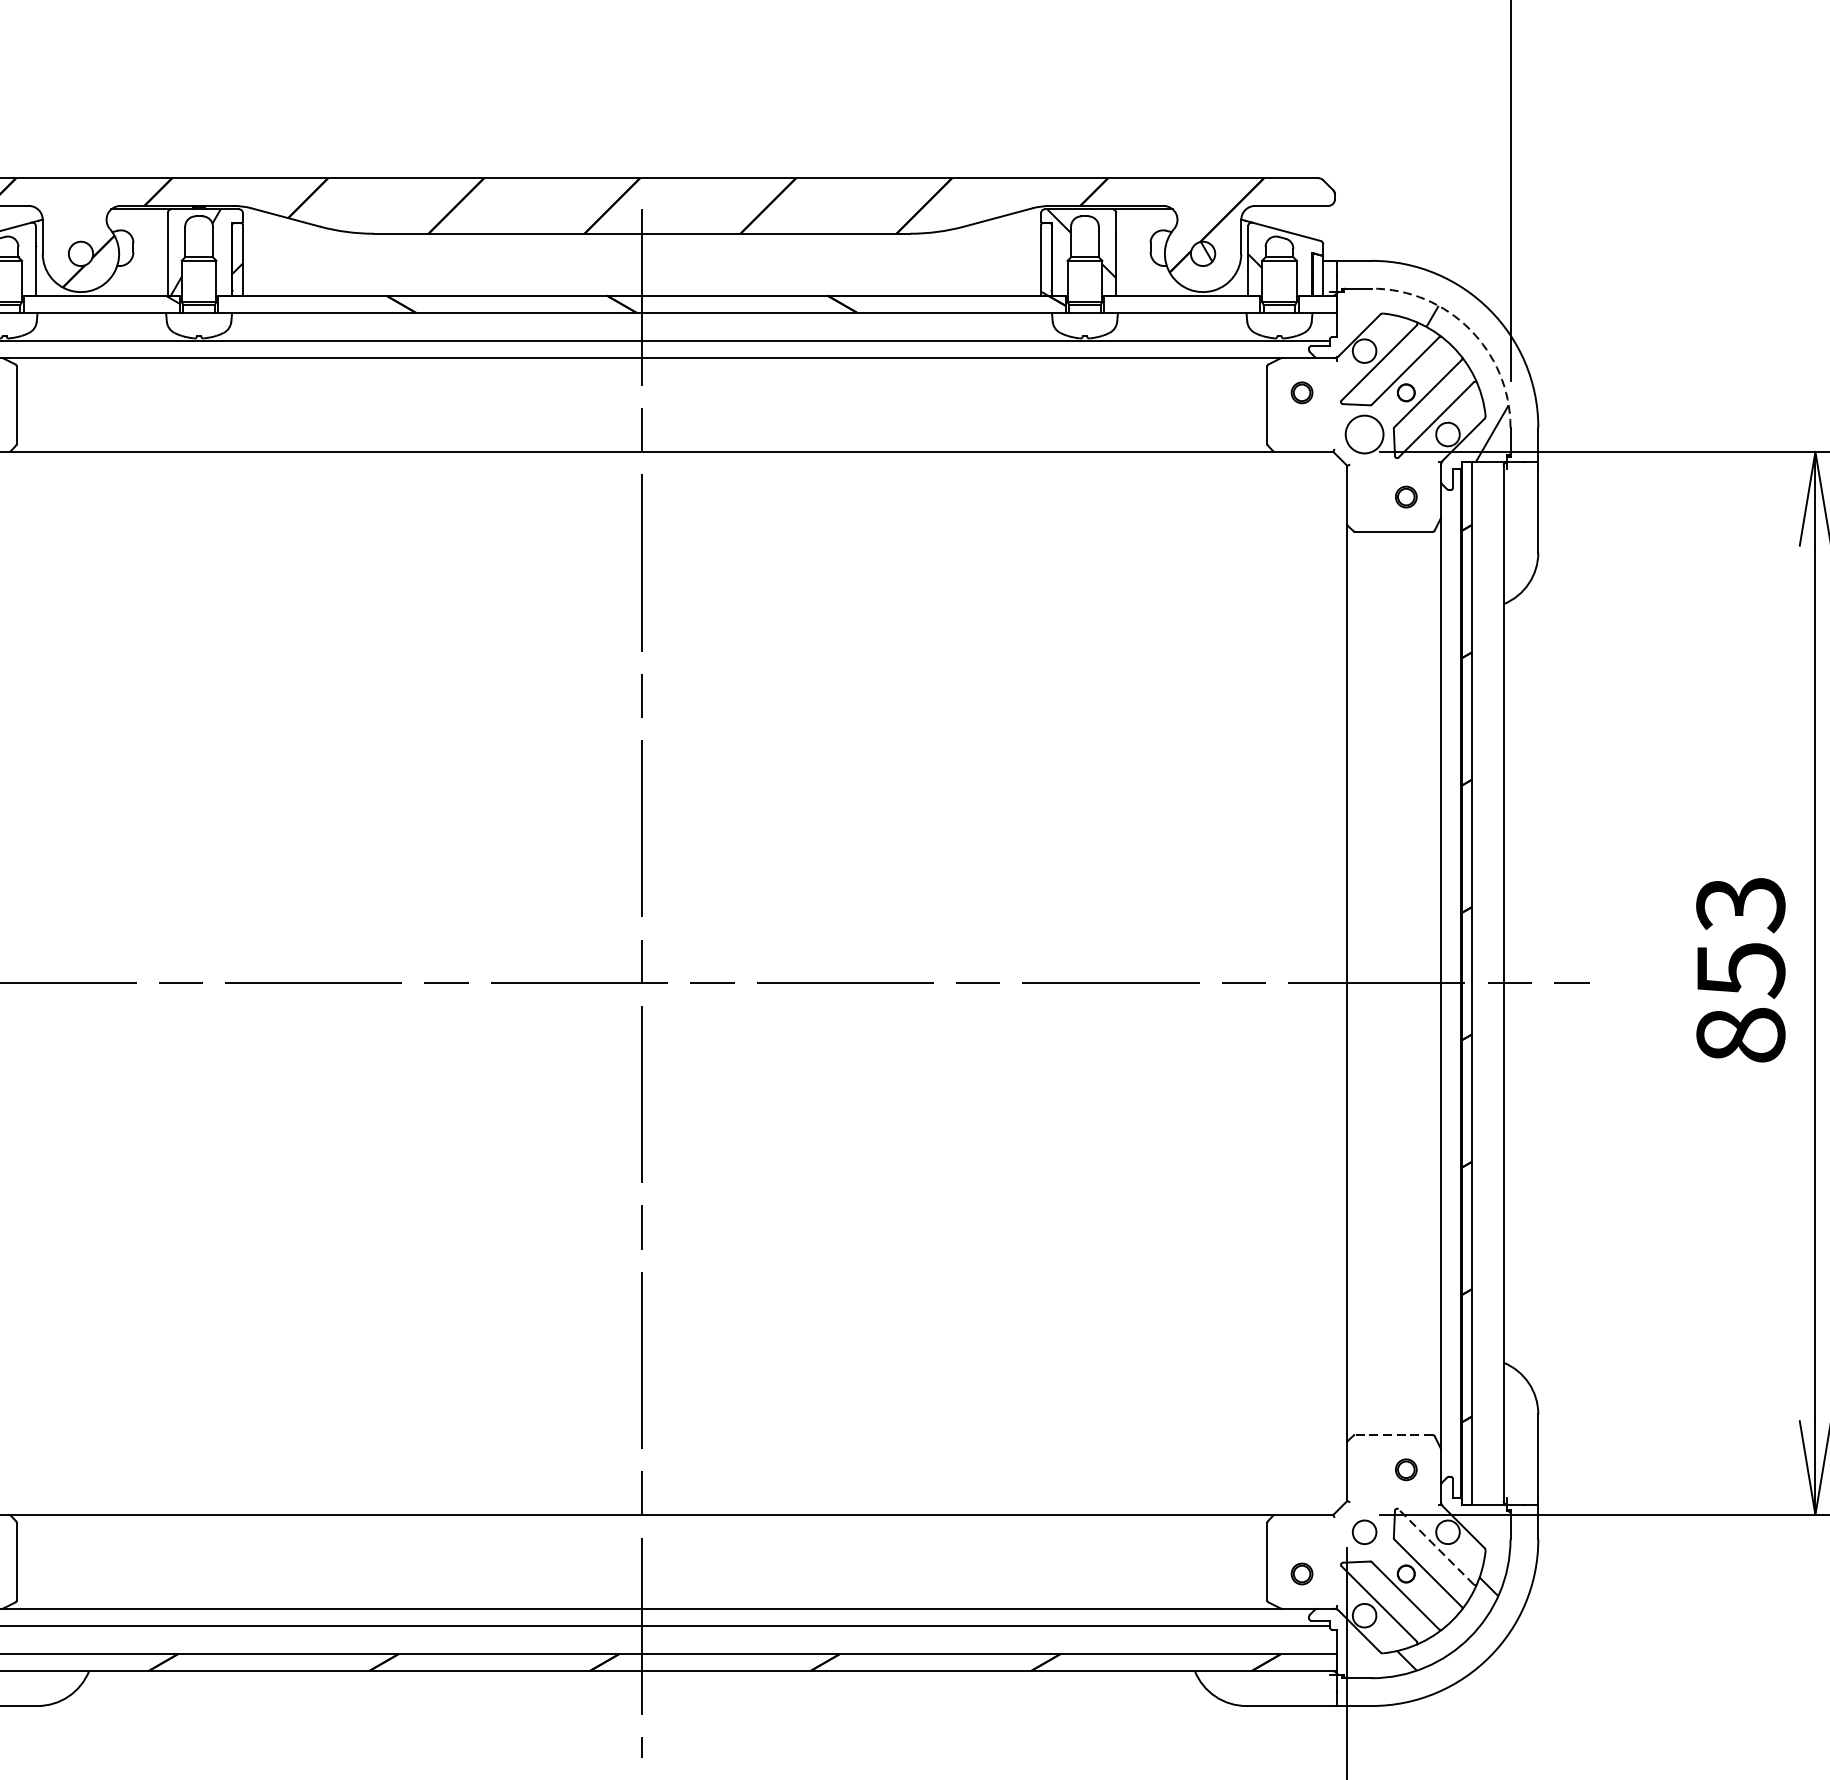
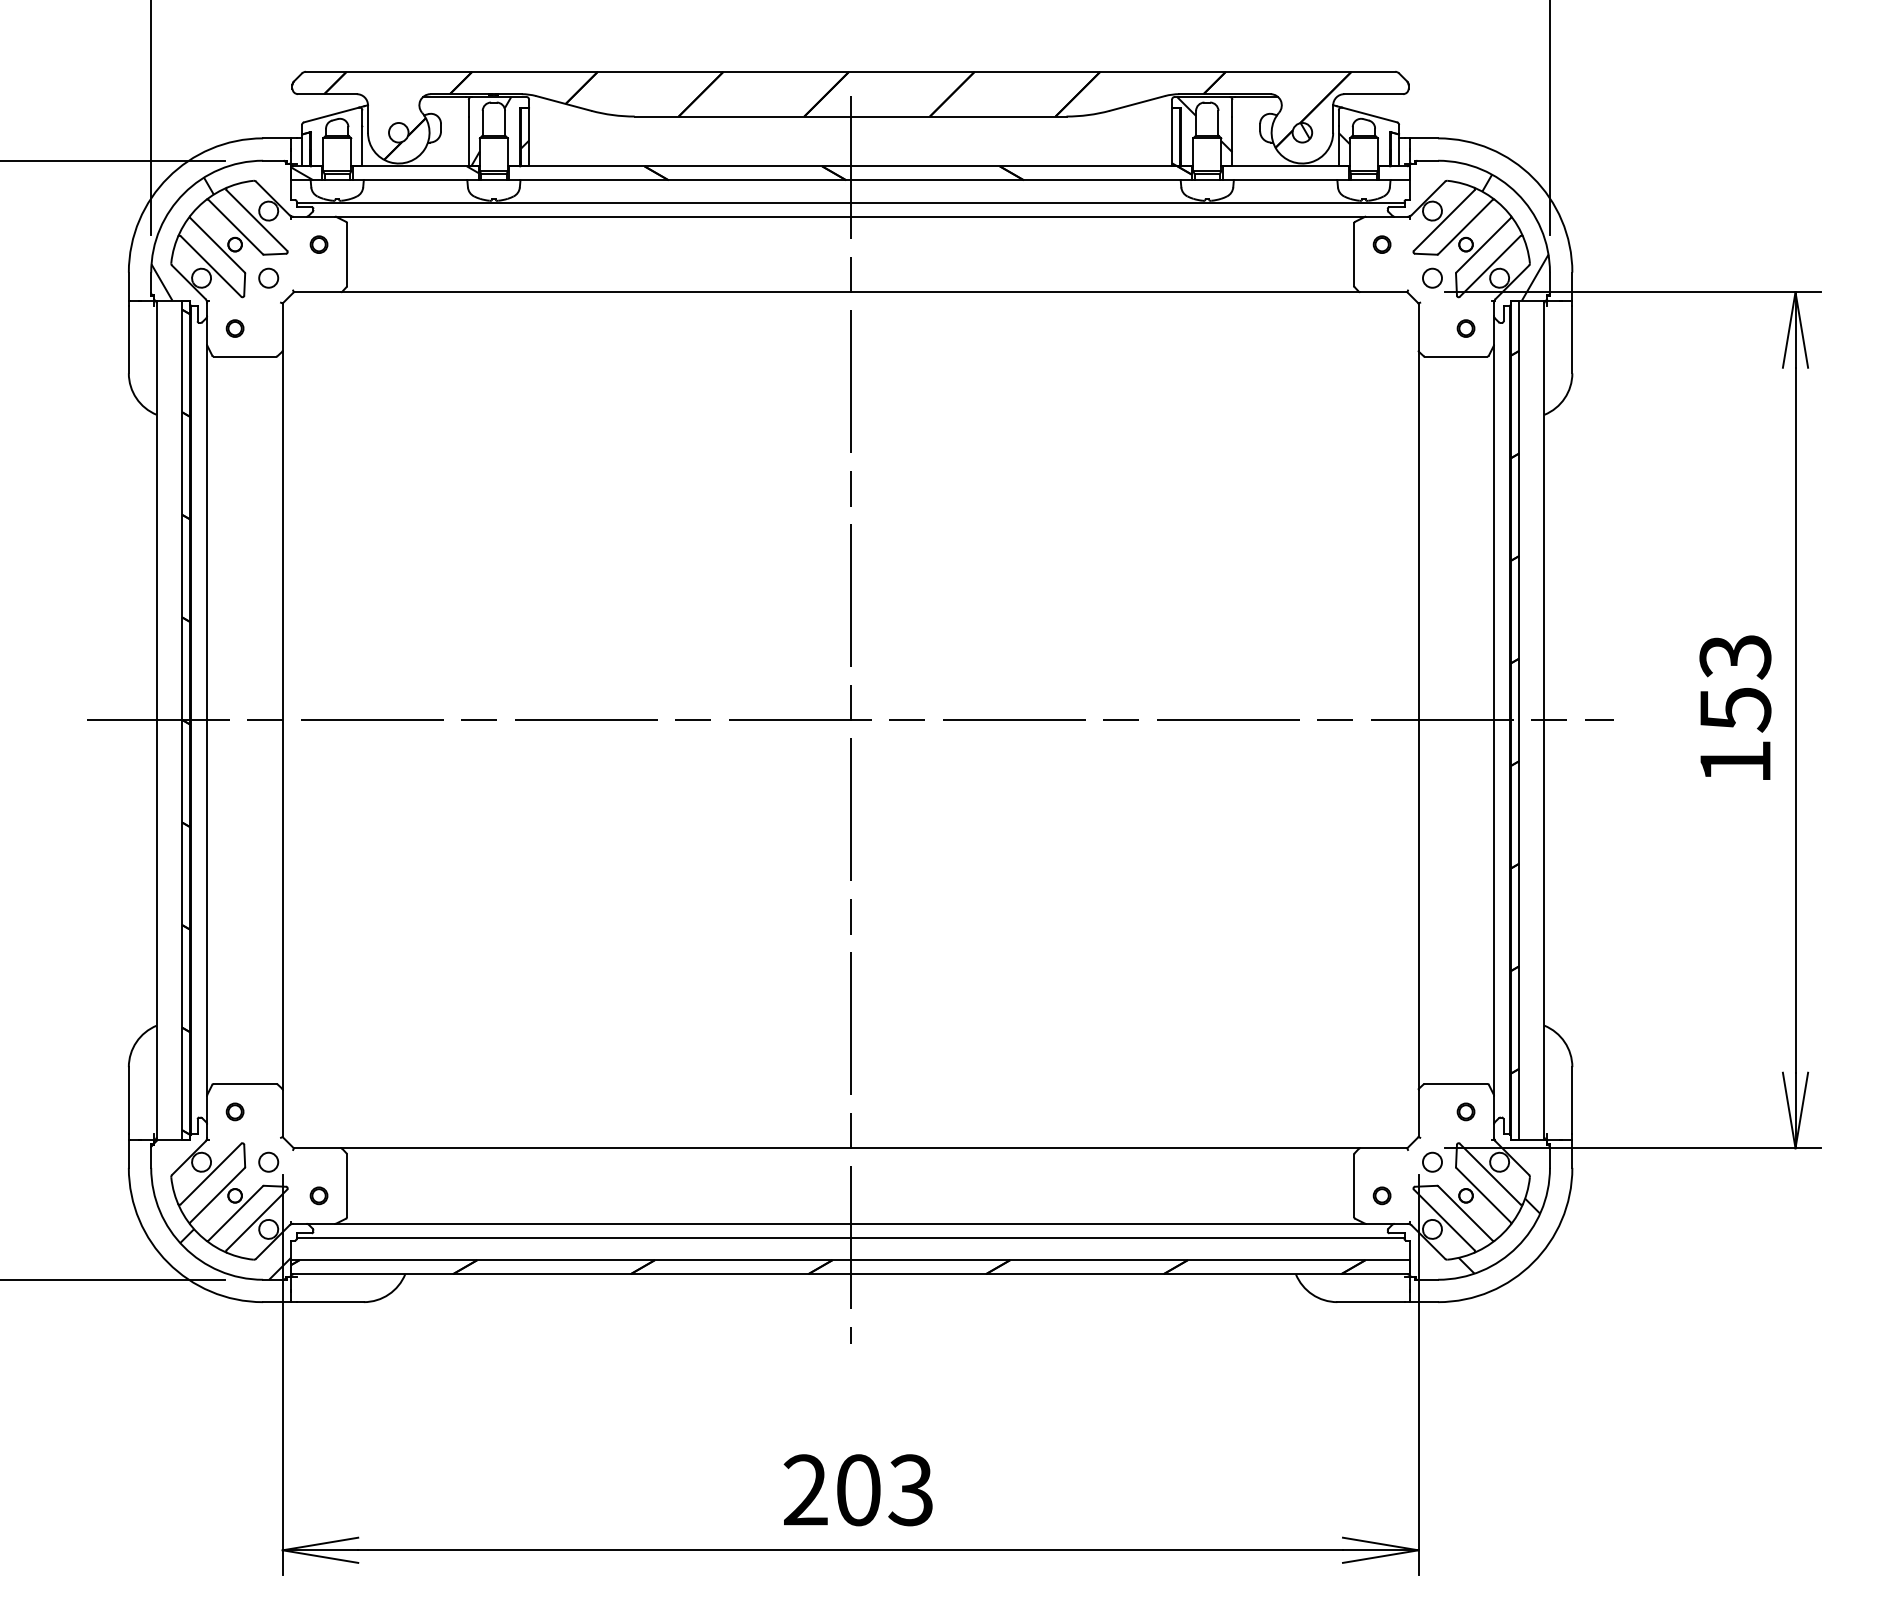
arc: (1470, 329) -> (1517, 193), dashed -> solid
circle: (1364, 433) -> (1432, 277), size x0.62
text: (1740, 1034) -> (1735, 761), 853 -> 153
line: (1393, 1434) -> (1455, 1083), dashed -> solid
line: (1436, 1547) -> (1490, 1174), dashed -> solid

